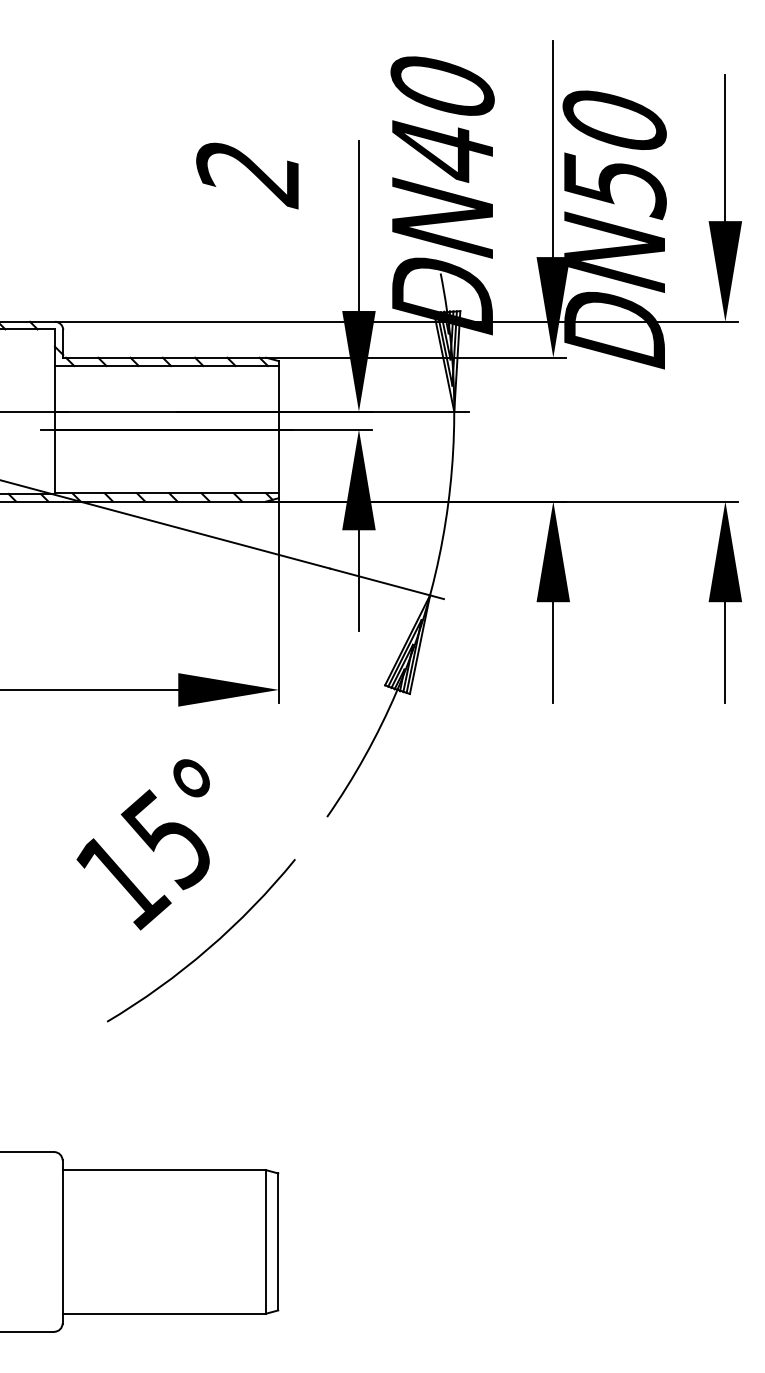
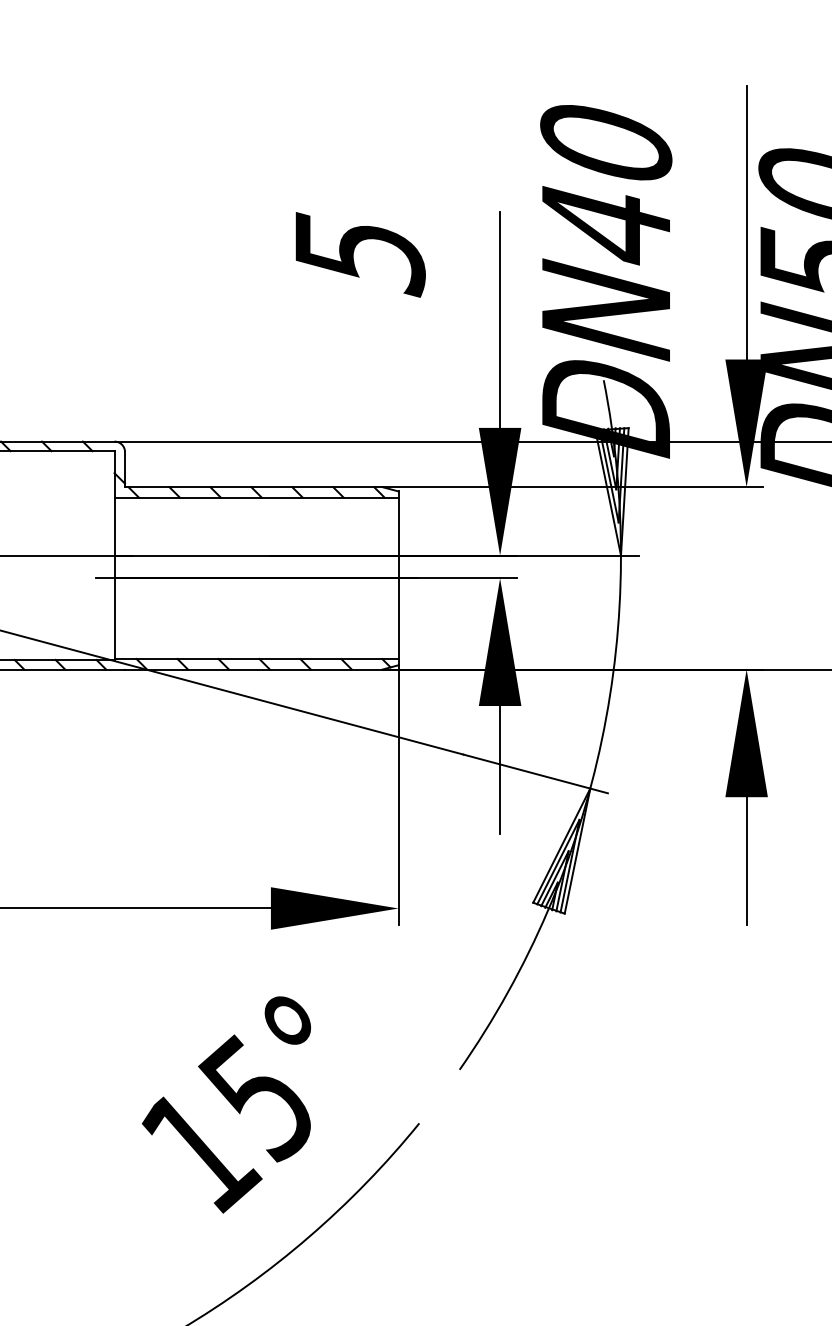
text: (248, 174) -> (359, 254), 2 -> 5

